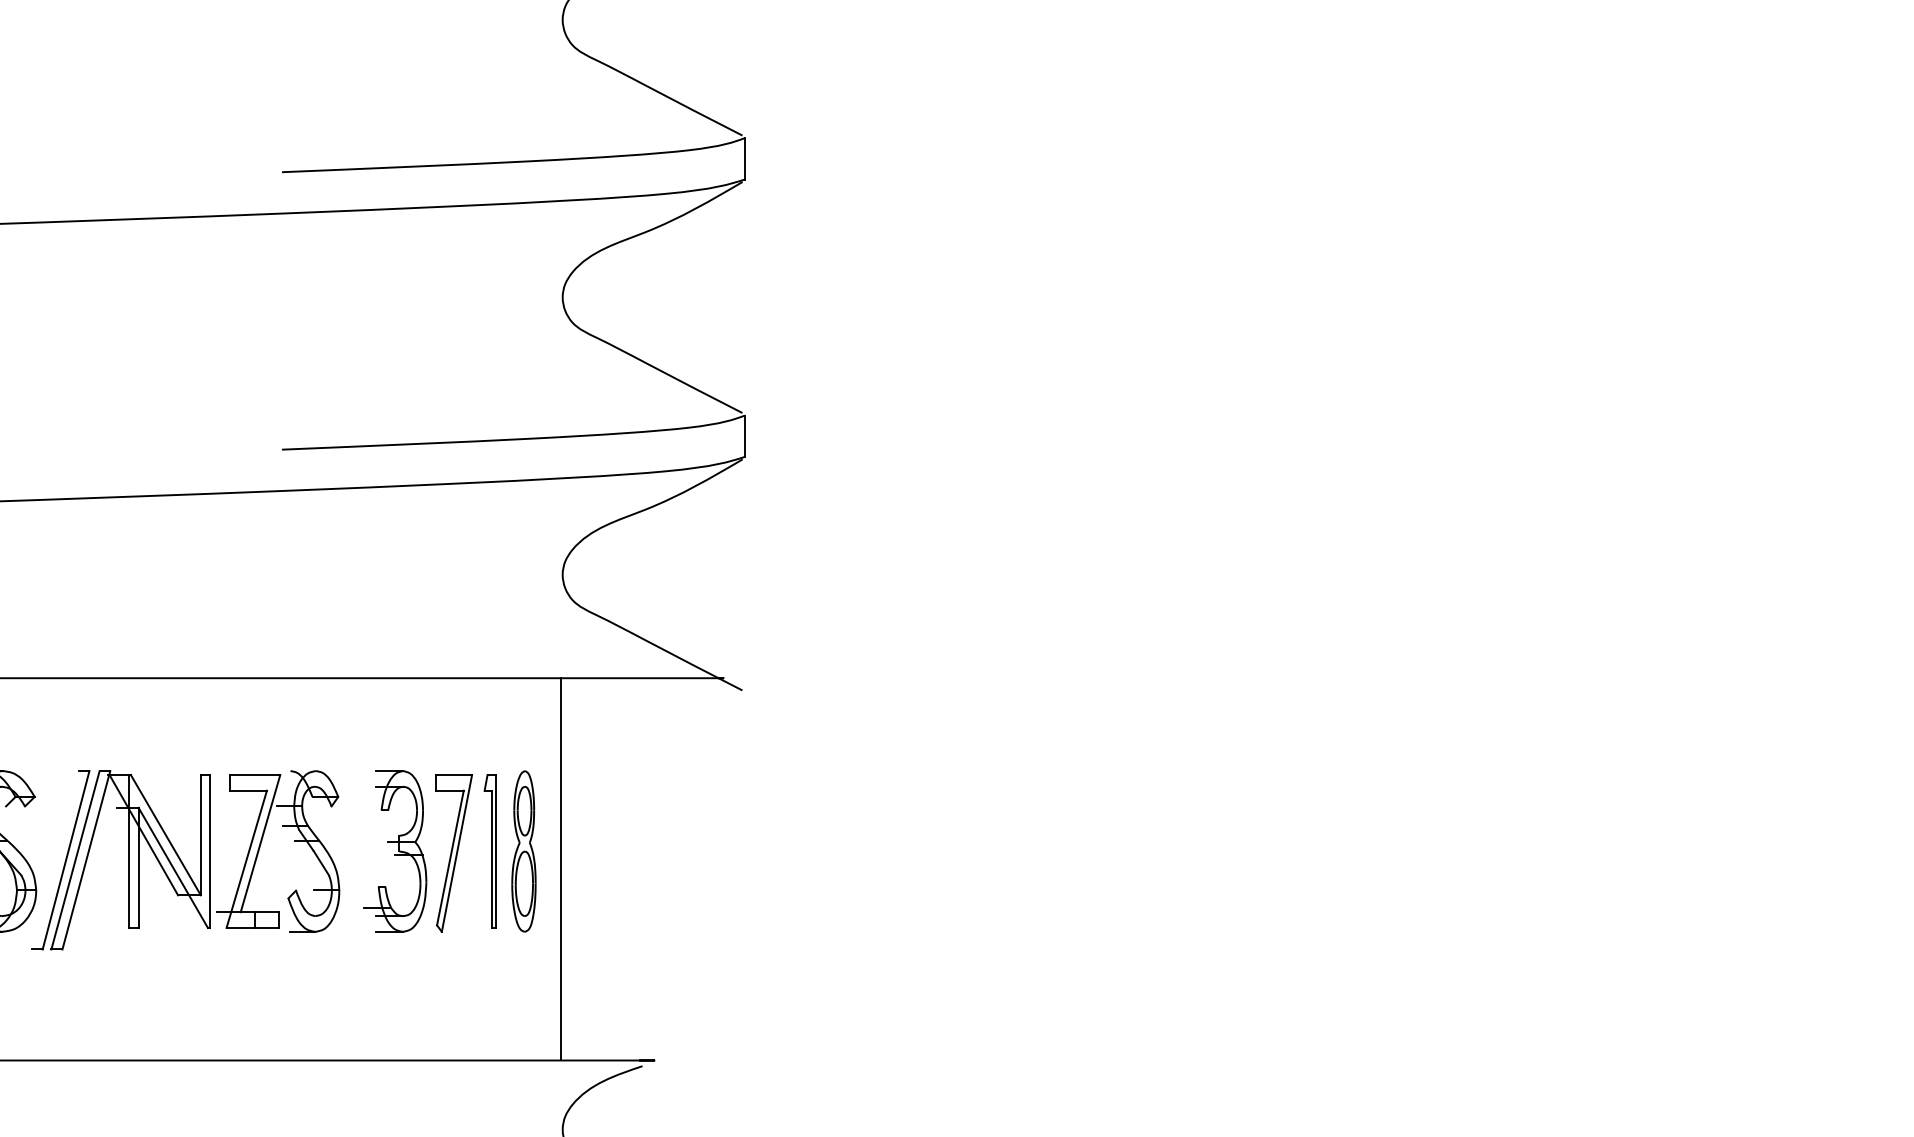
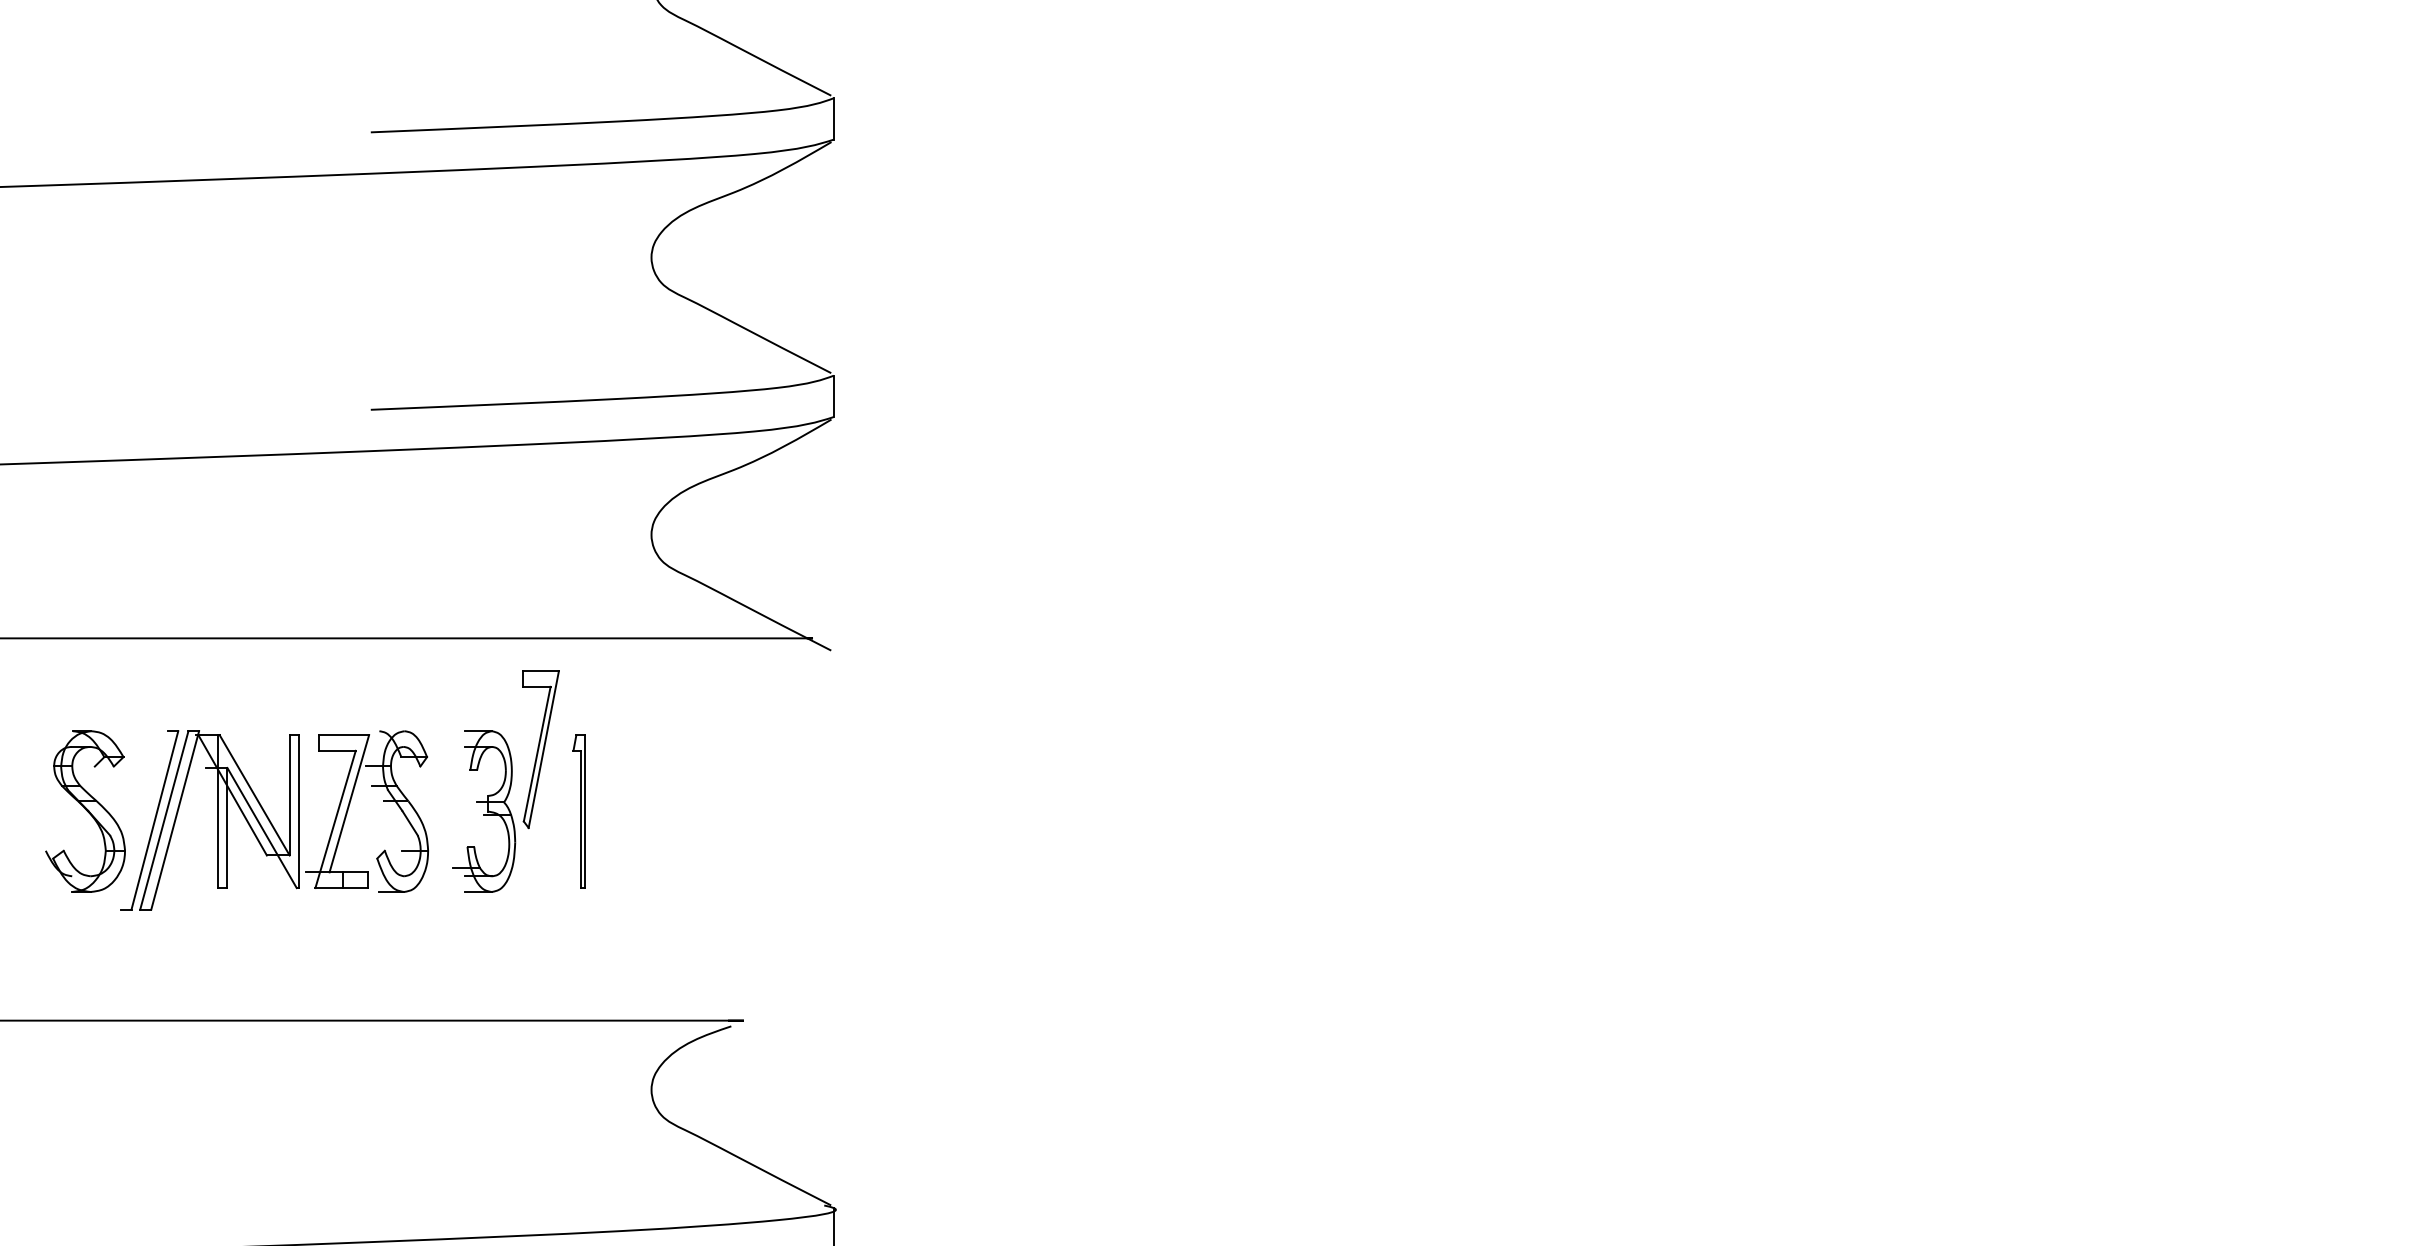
part: (523, 851) -> (612, 811), removed
part: (453, 853) -> (540, 749), moved
line: (561, 869) -> (650, 829), removed

